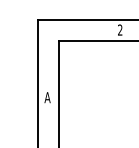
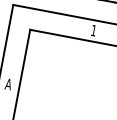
text: (120, 29) -> (94, 30), 2 -> 1

